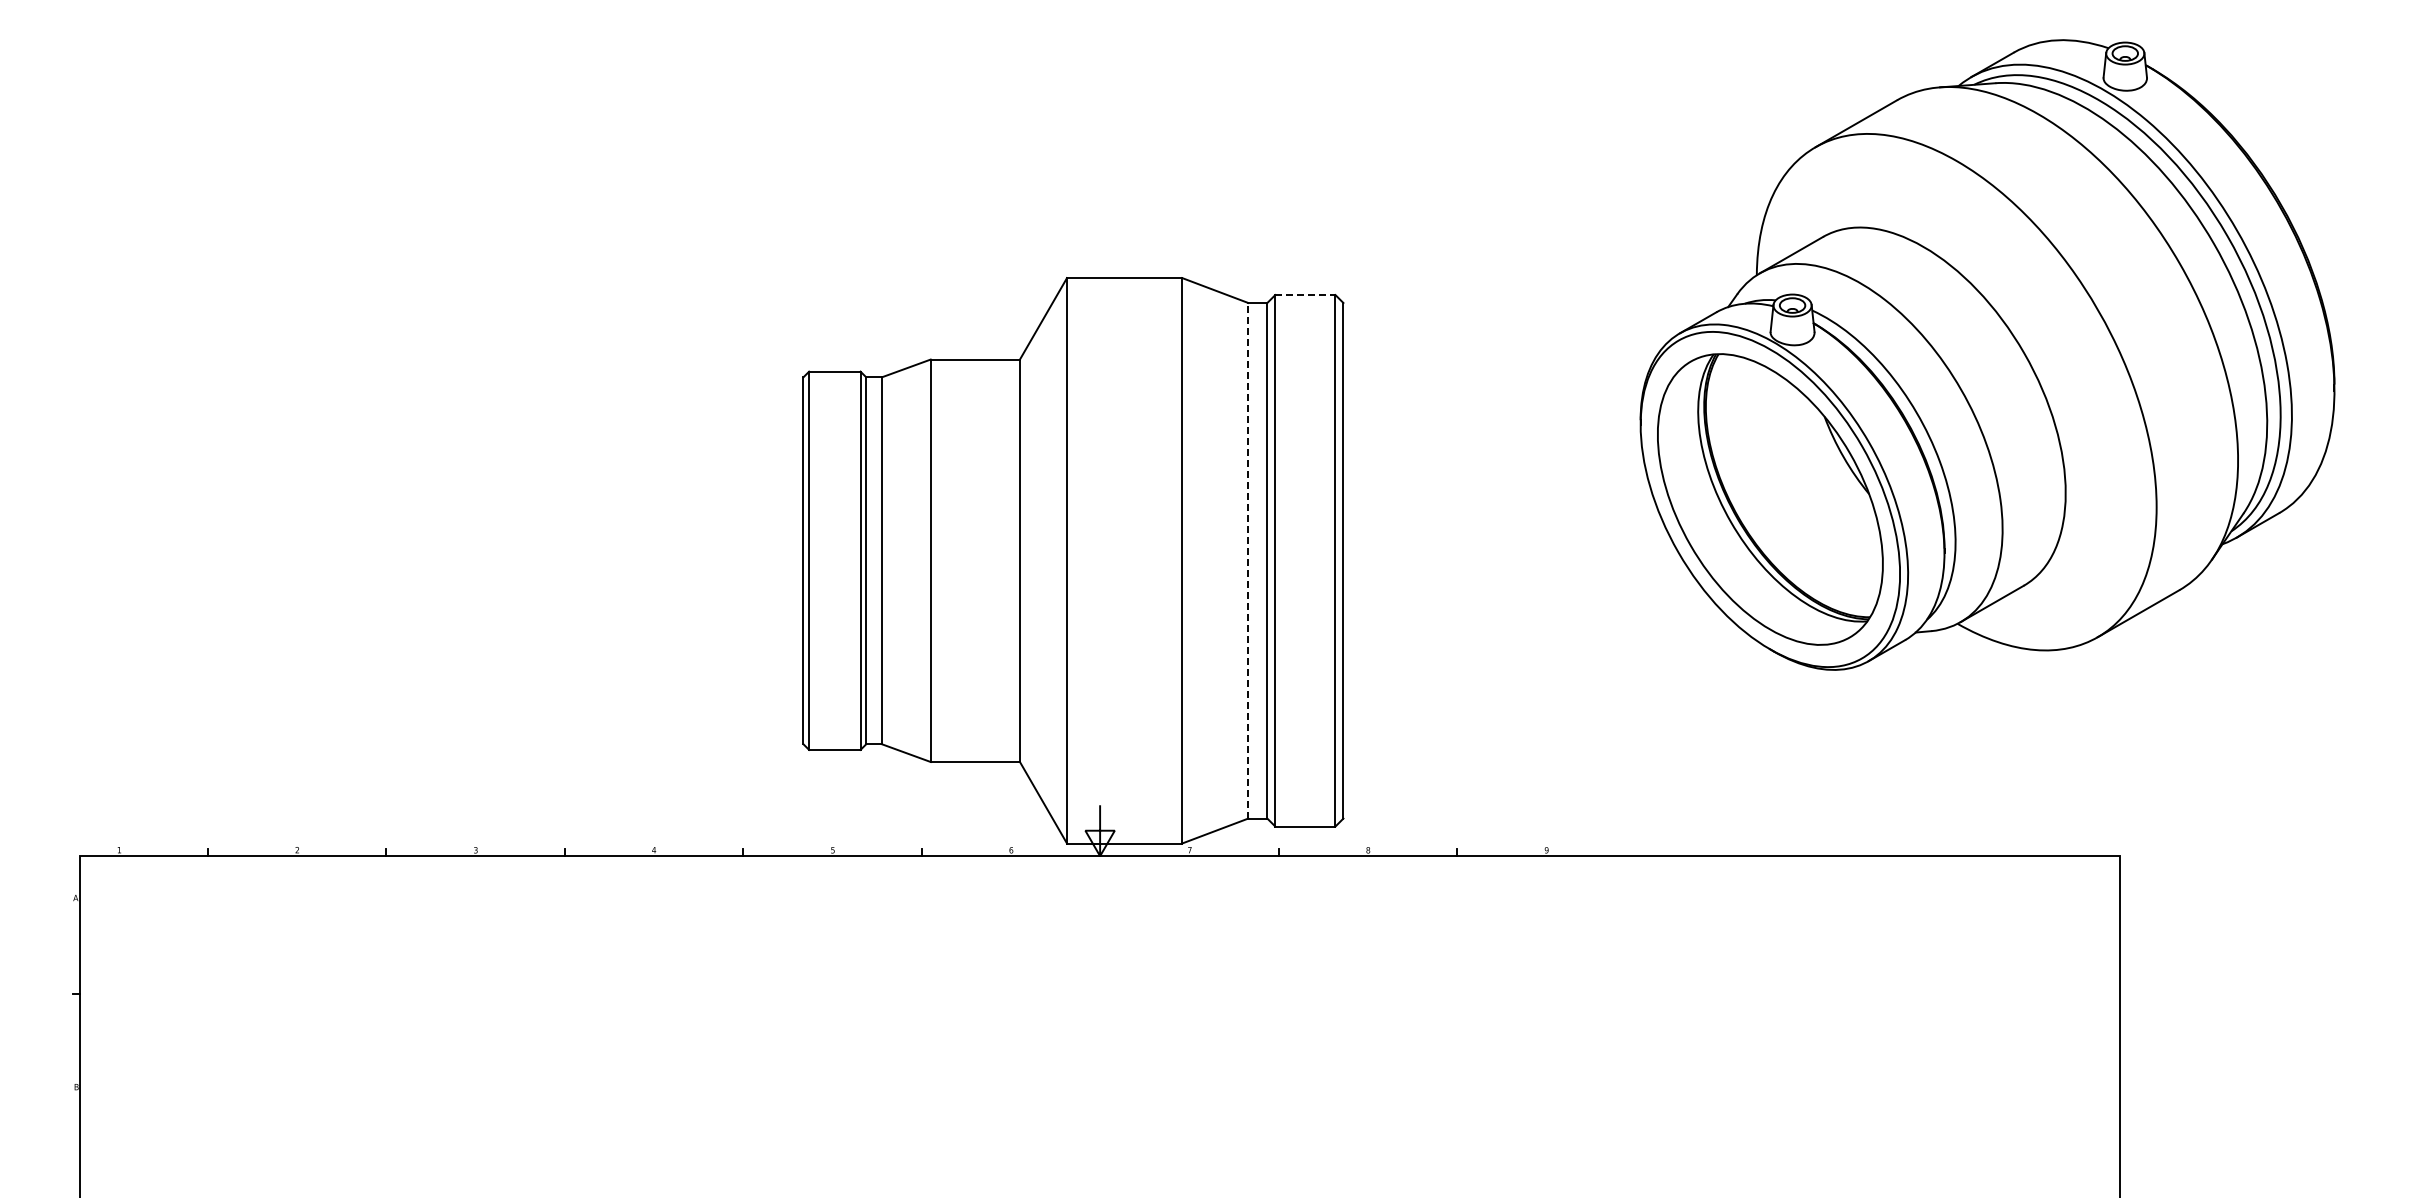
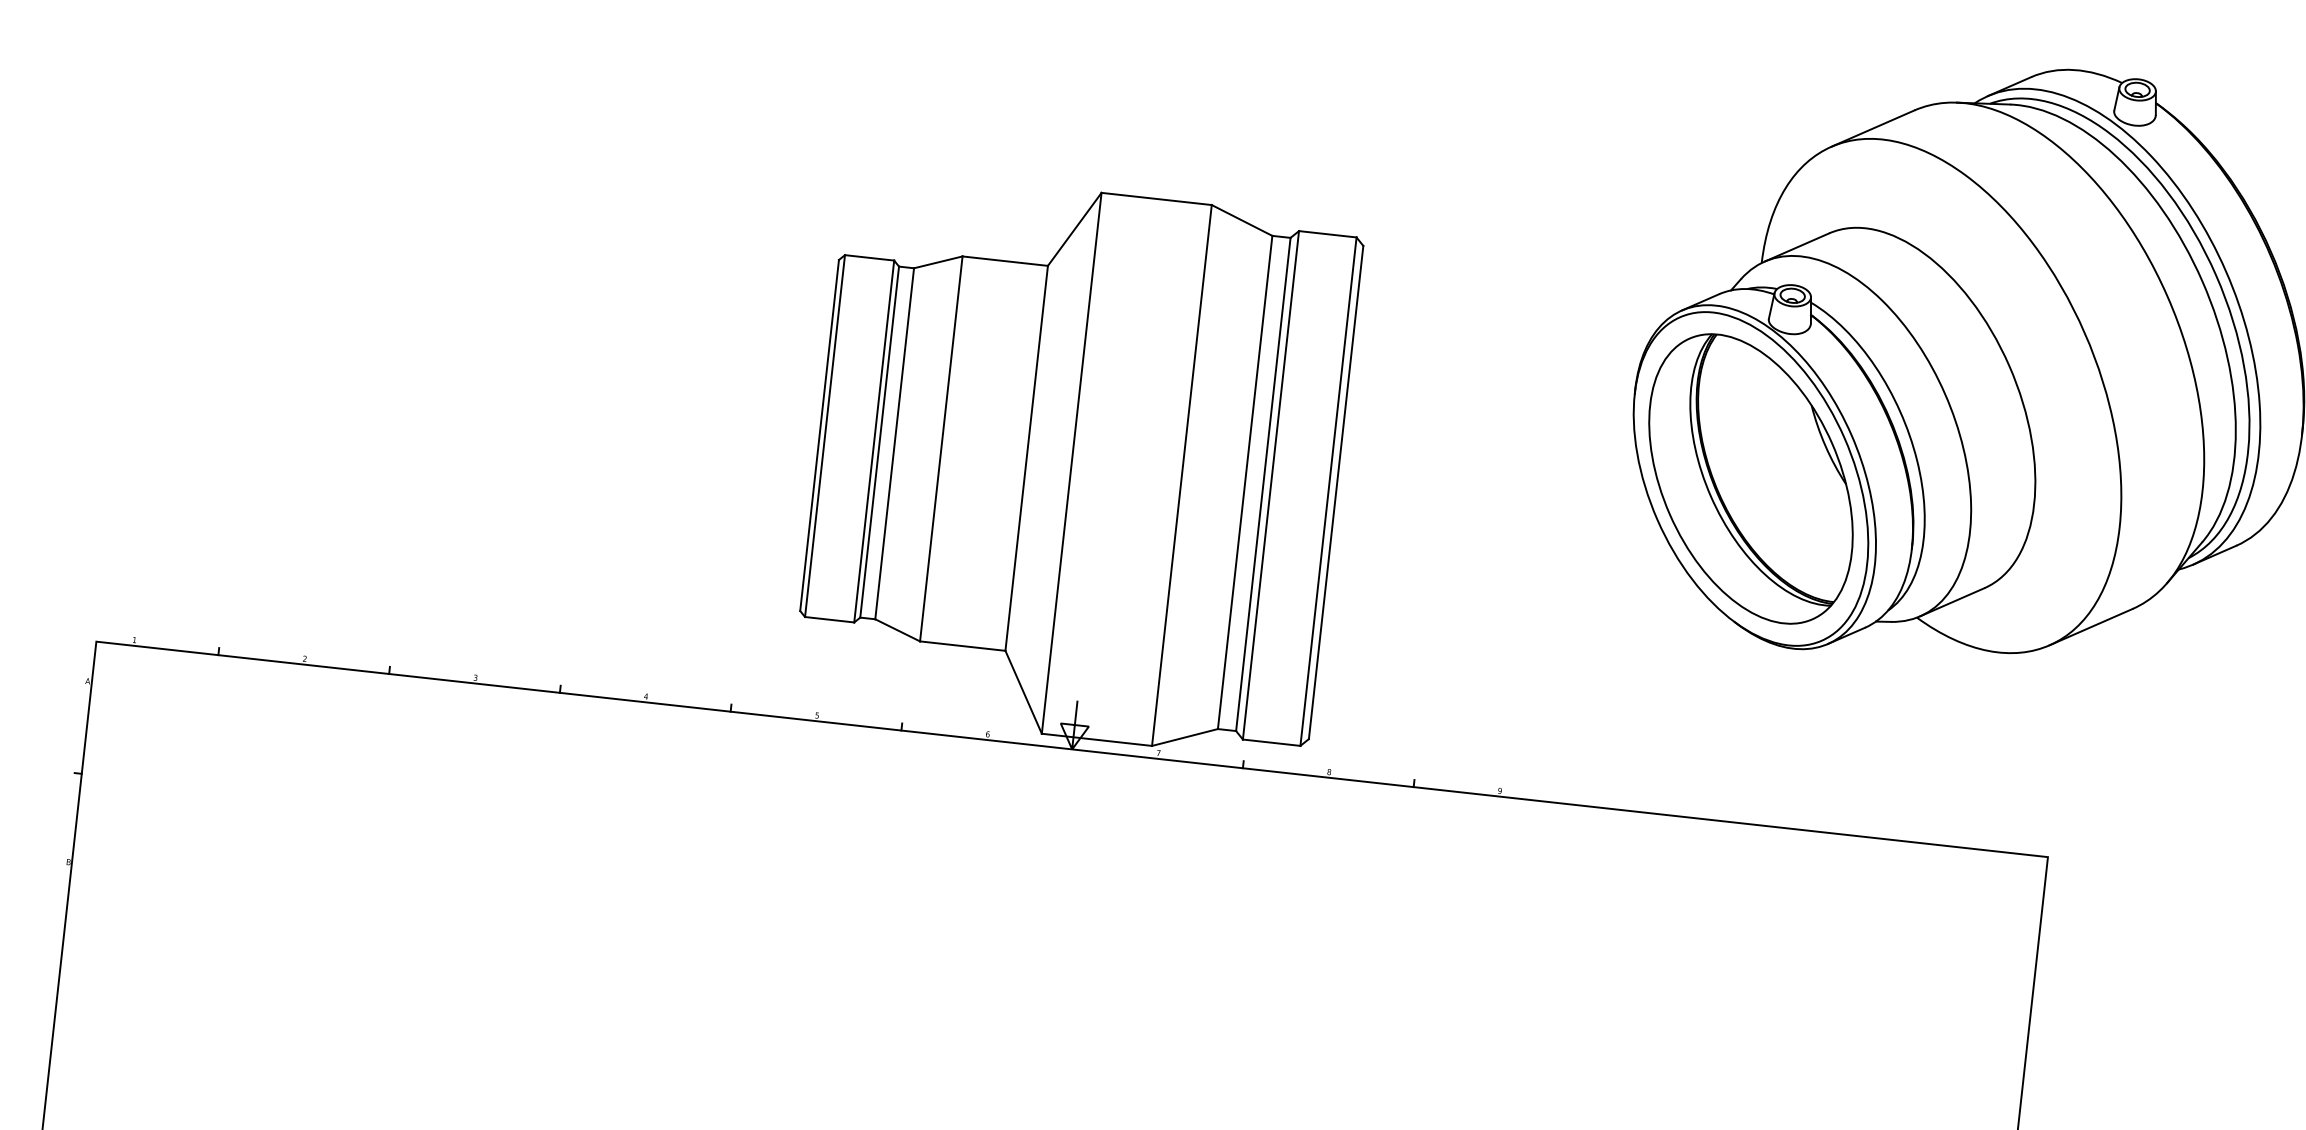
line: (1305, 295) -> (1327, 234), dashed -> solid
line: (1248, 560) -> (1245, 482), dashed -> solid

